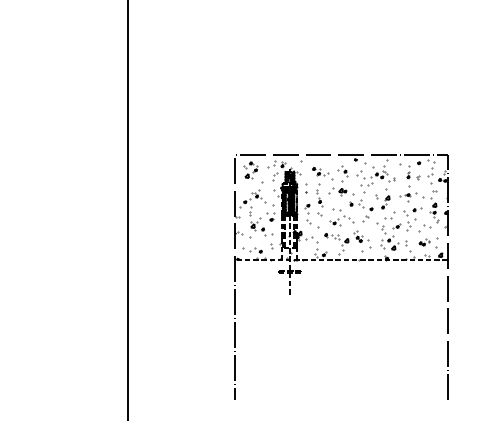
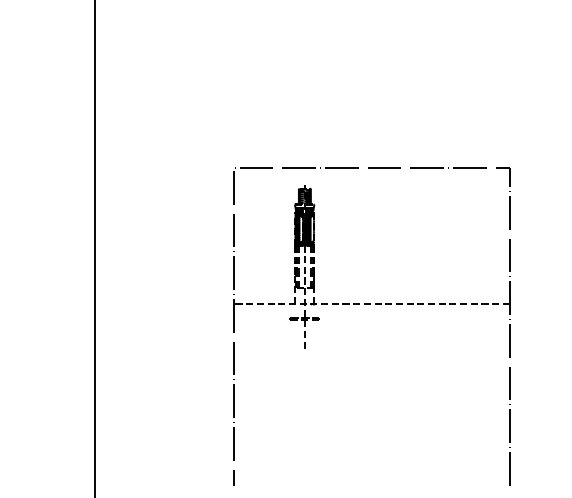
hatch: (341, 209) -> (371, 238), removed

